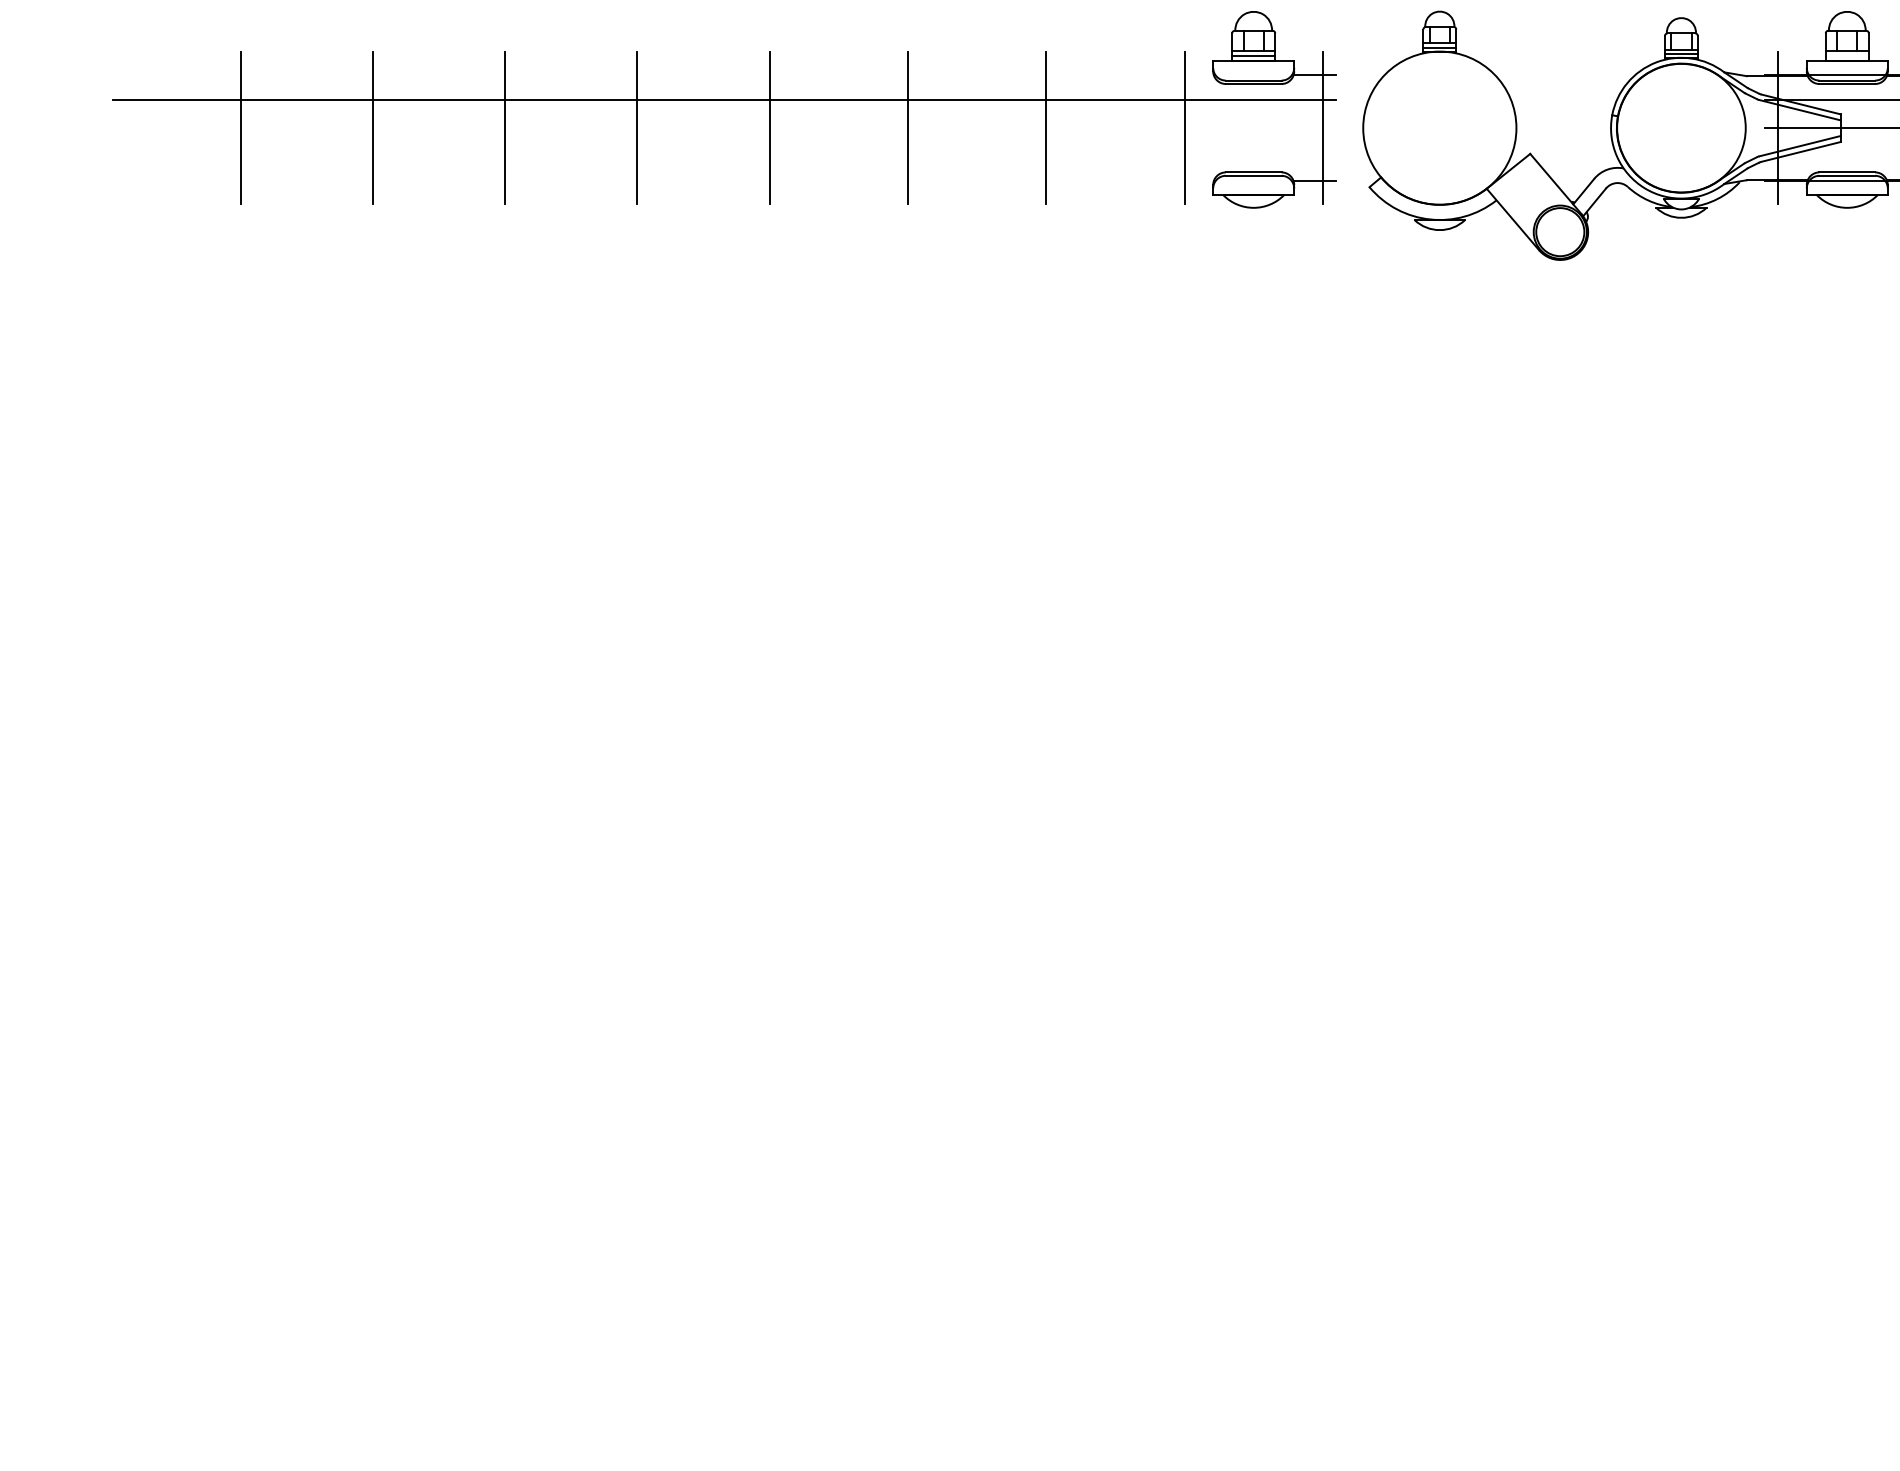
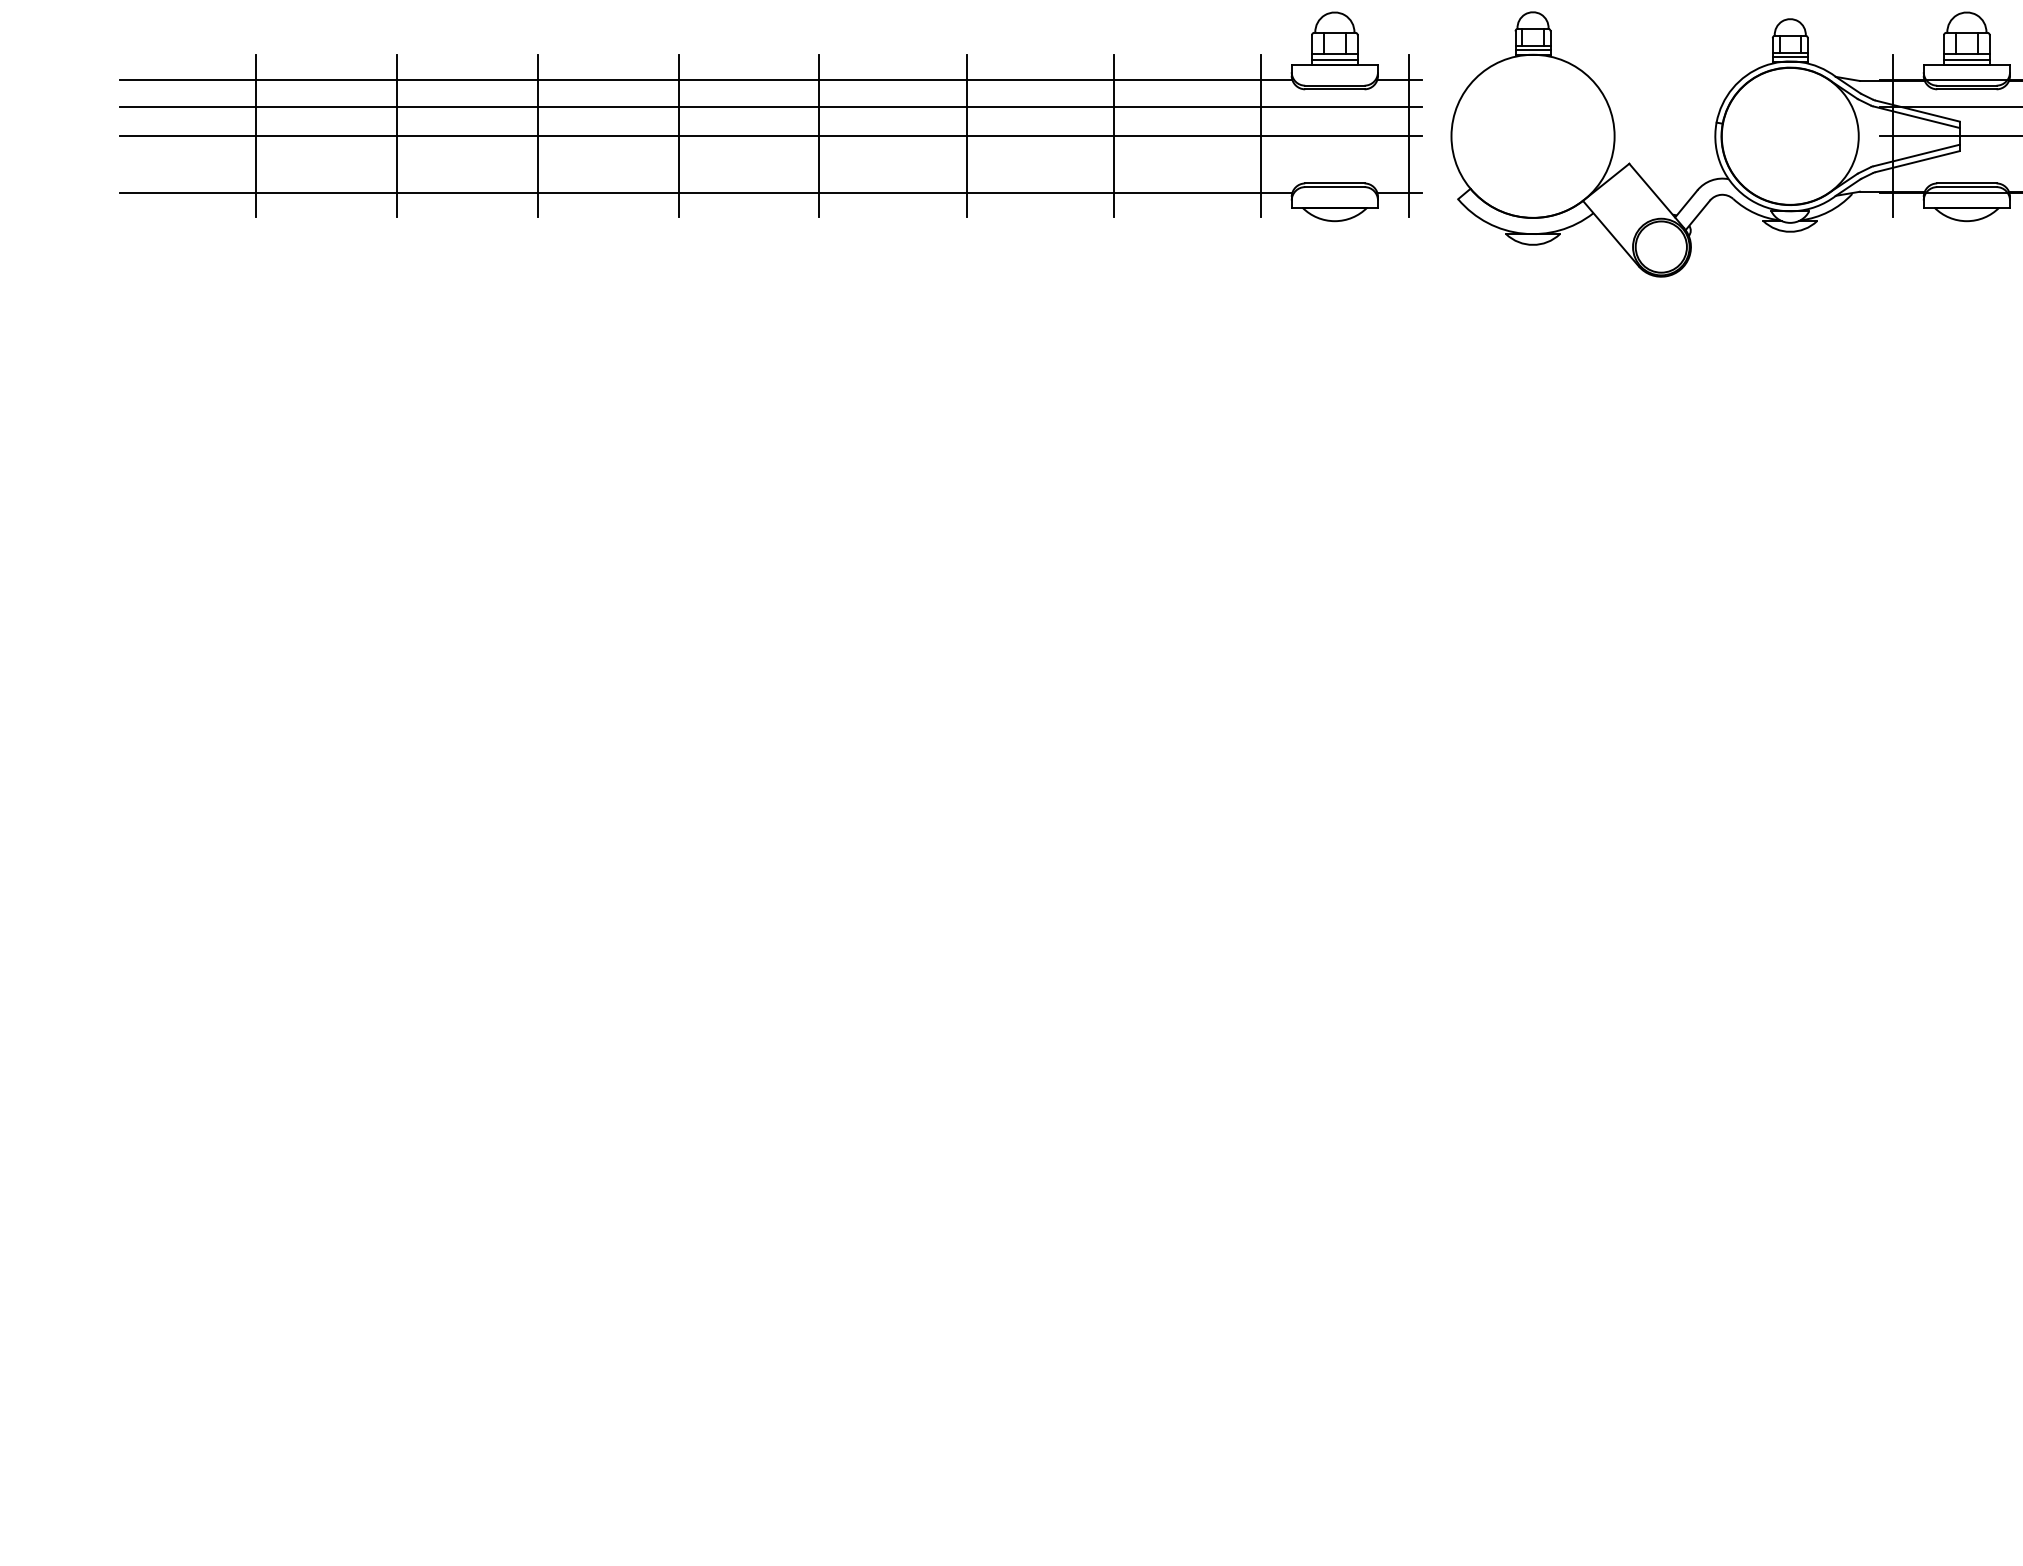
line: (1846, 55) -> (1966, 59), added
line: (663, 74) -> (706, 79), added
line: (724, 128) -> (771, 136), added
line: (663, 181) -> (706, 193), added

